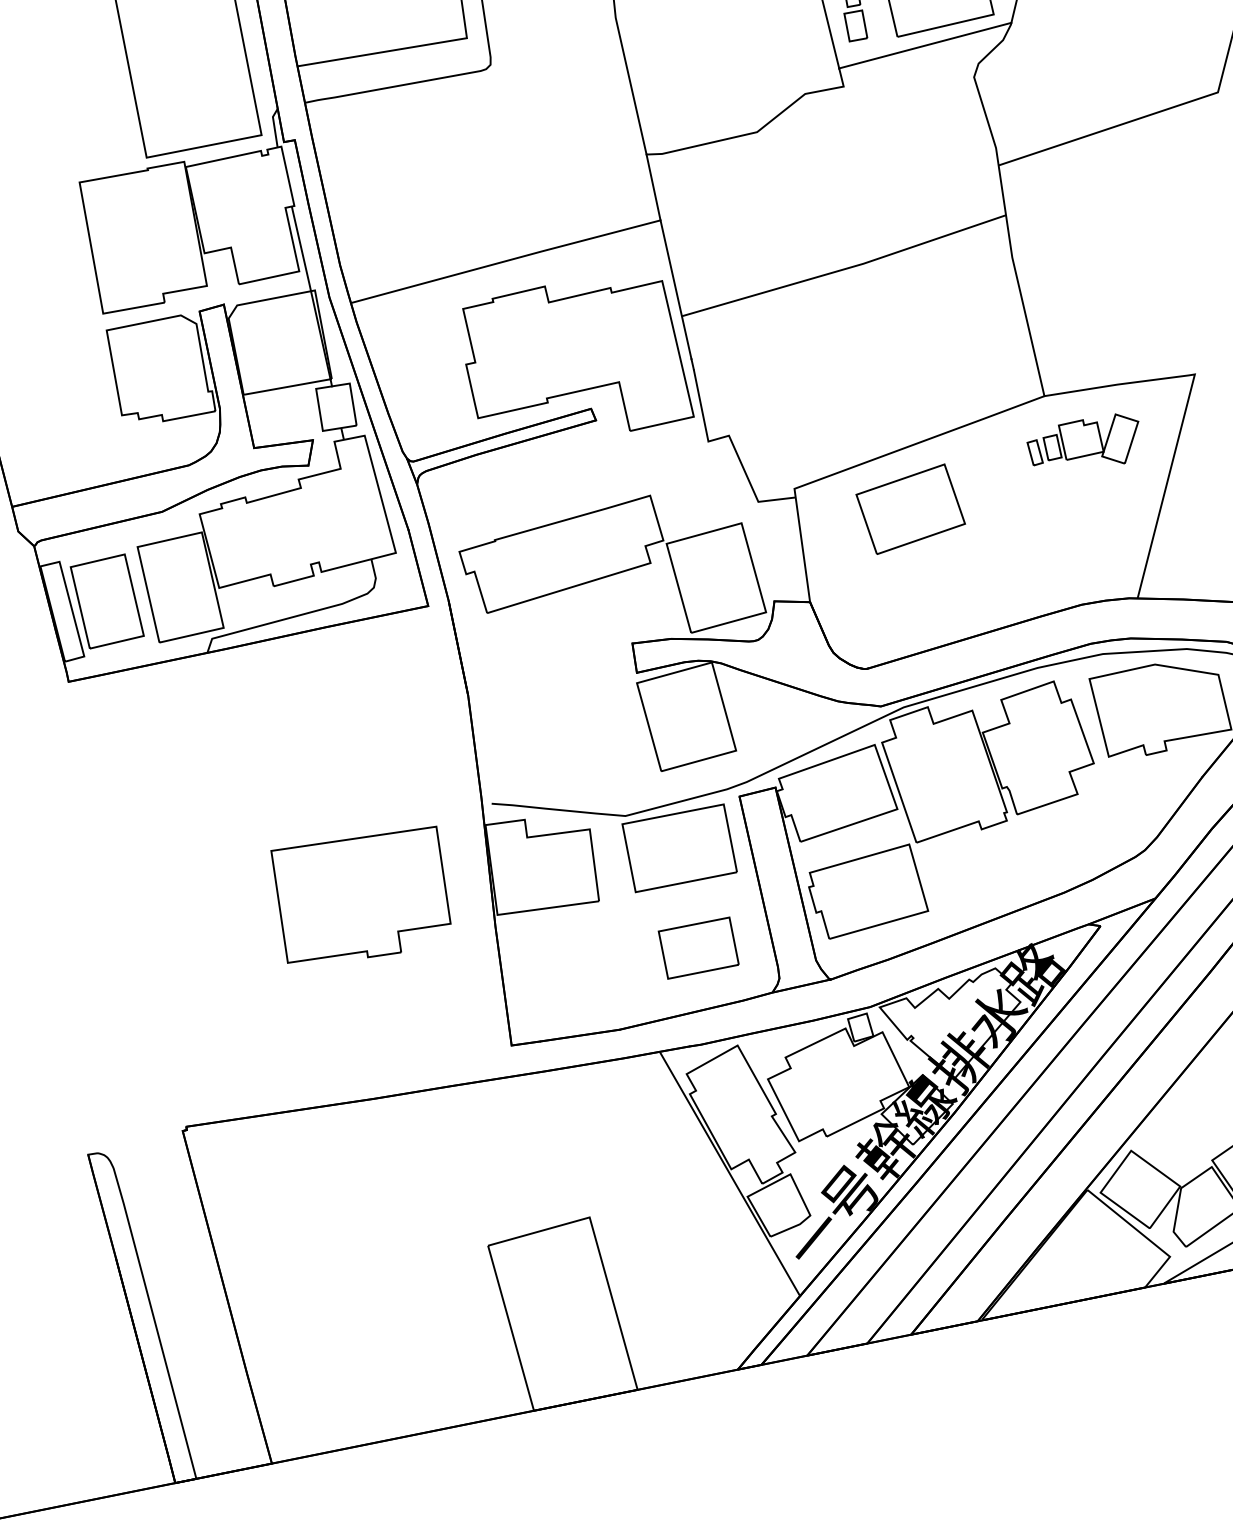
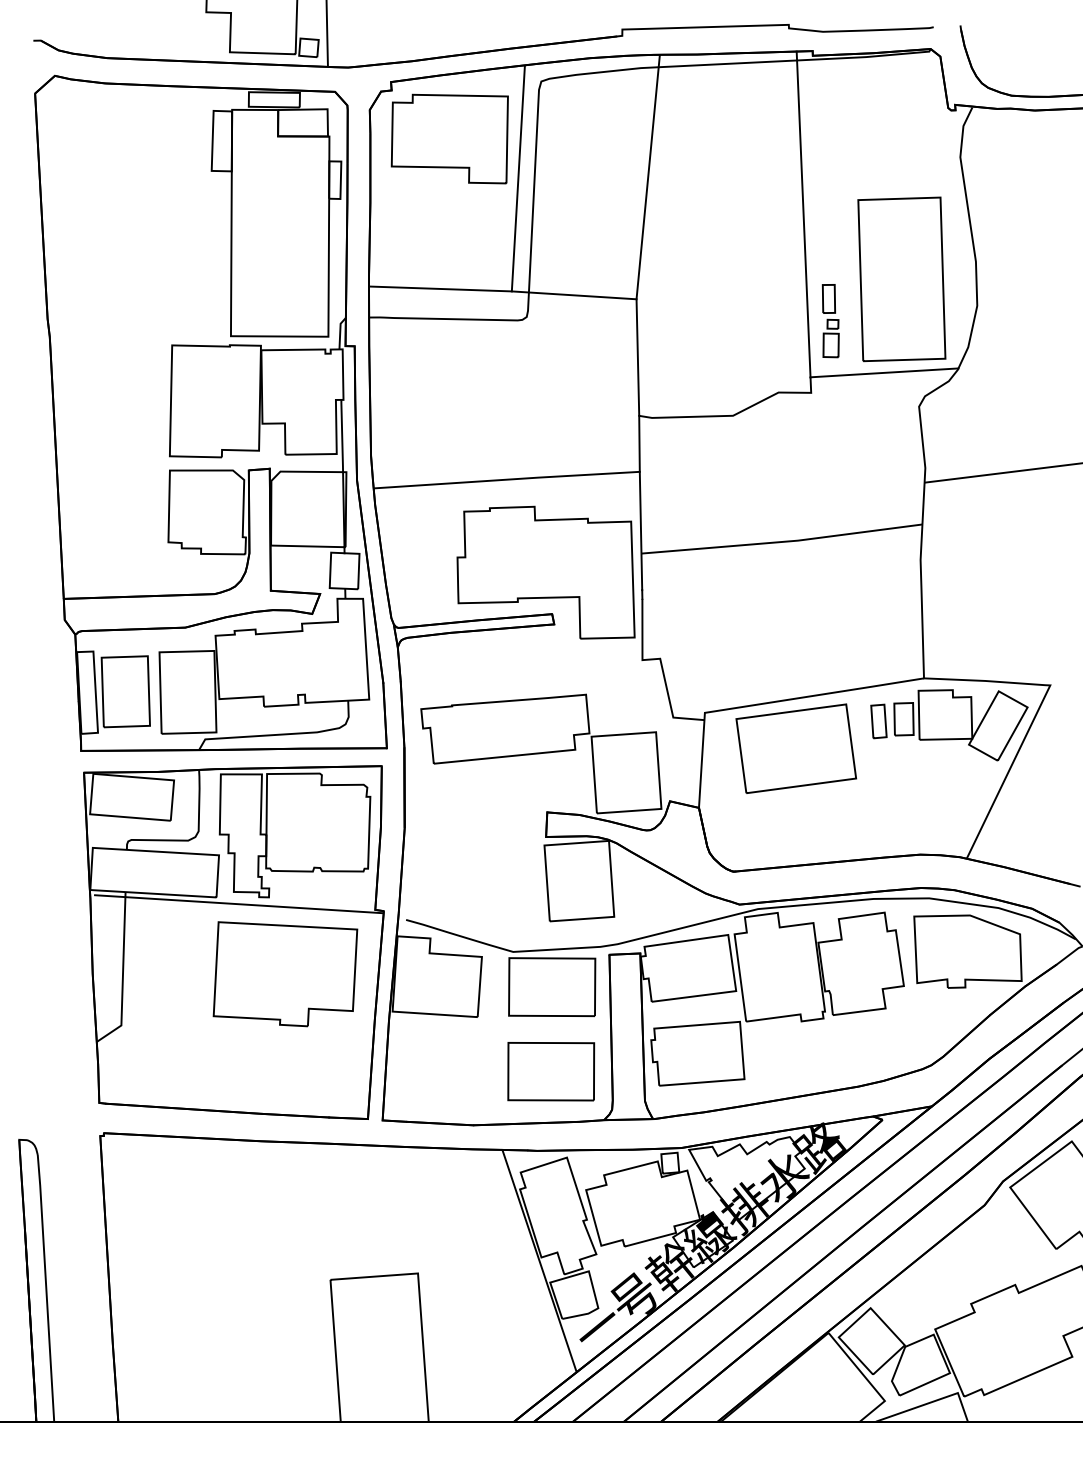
line: (540, 28) -> (573, 295), added
part: (1085, 445) -> (949, 725), size x1.67
part: (910, 509) -> (796, 748), size x1.43
part: (293, 871) -> (233, 942), added
part: (698, 947) -> (551, 1071), size x1.43

